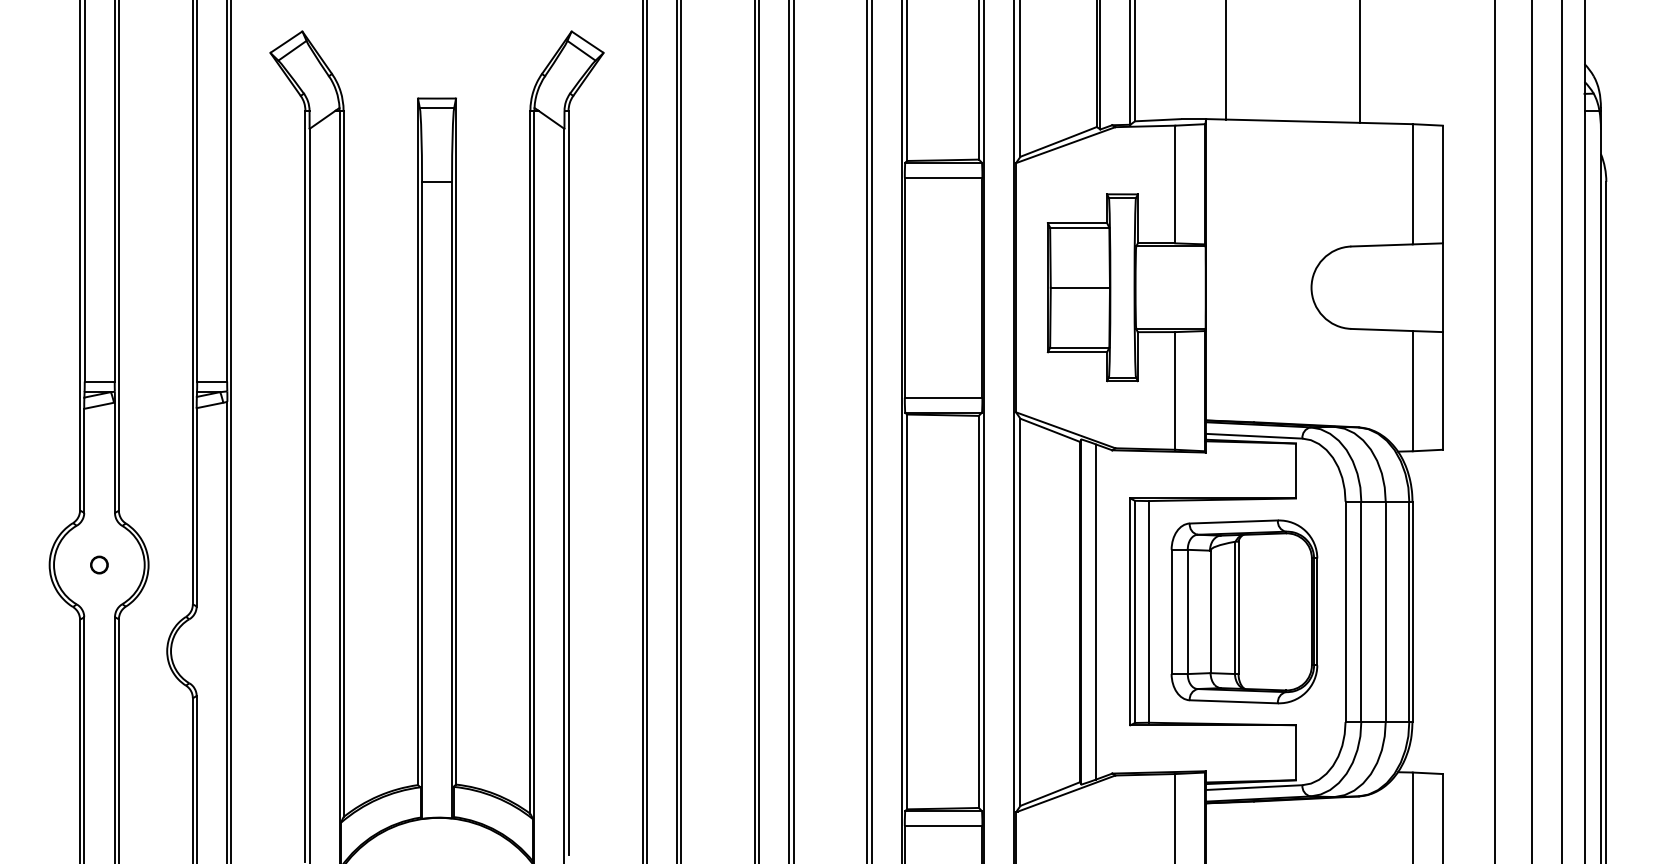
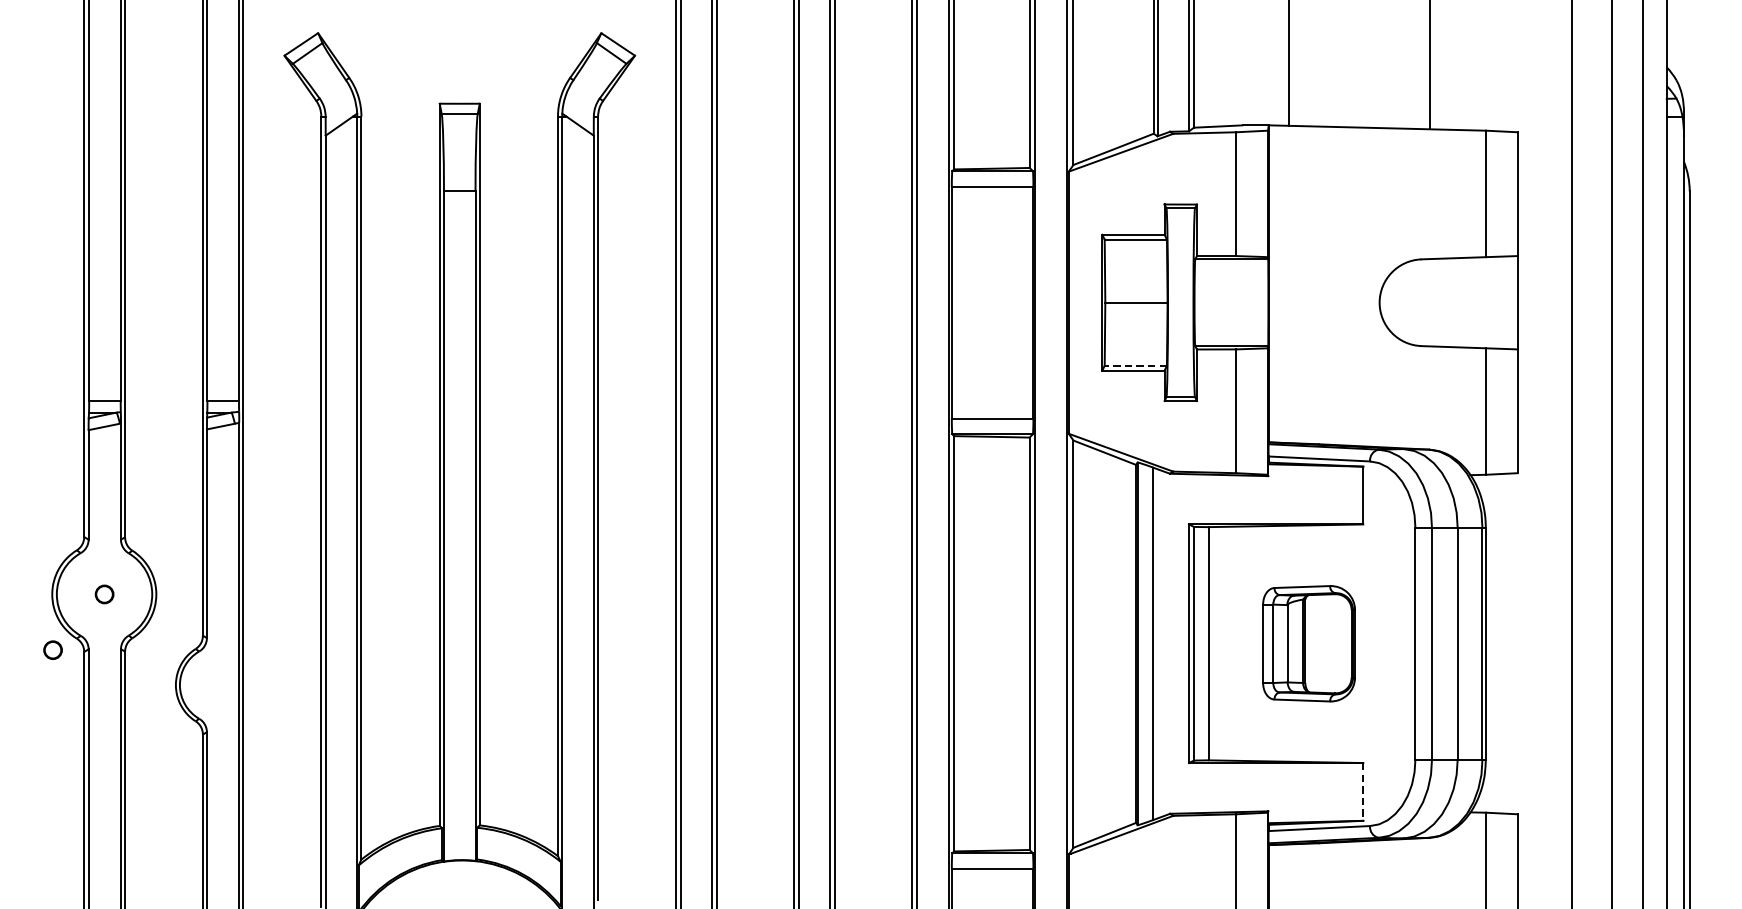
line: (1079, 347) -> (1135, 365), solid -> dashed
part: (1244, 611) -> (1309, 643), size x0.6
part: (50, 617) -> (53, 649), added
line: (1296, 753) -> (1363, 792), solid -> dashed

